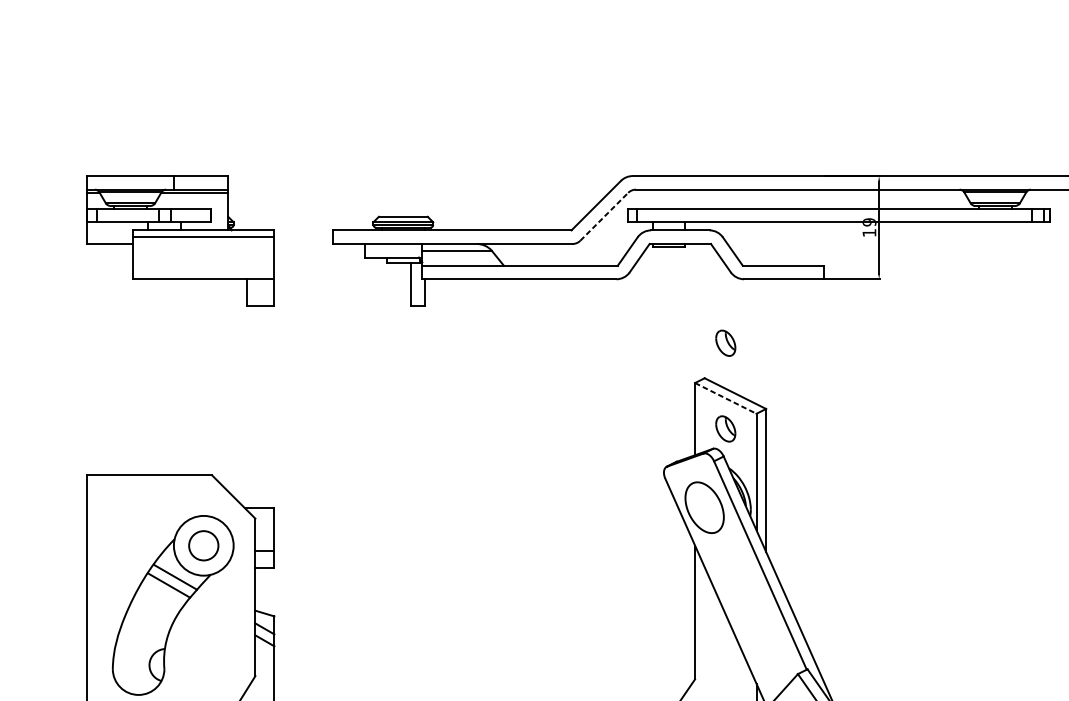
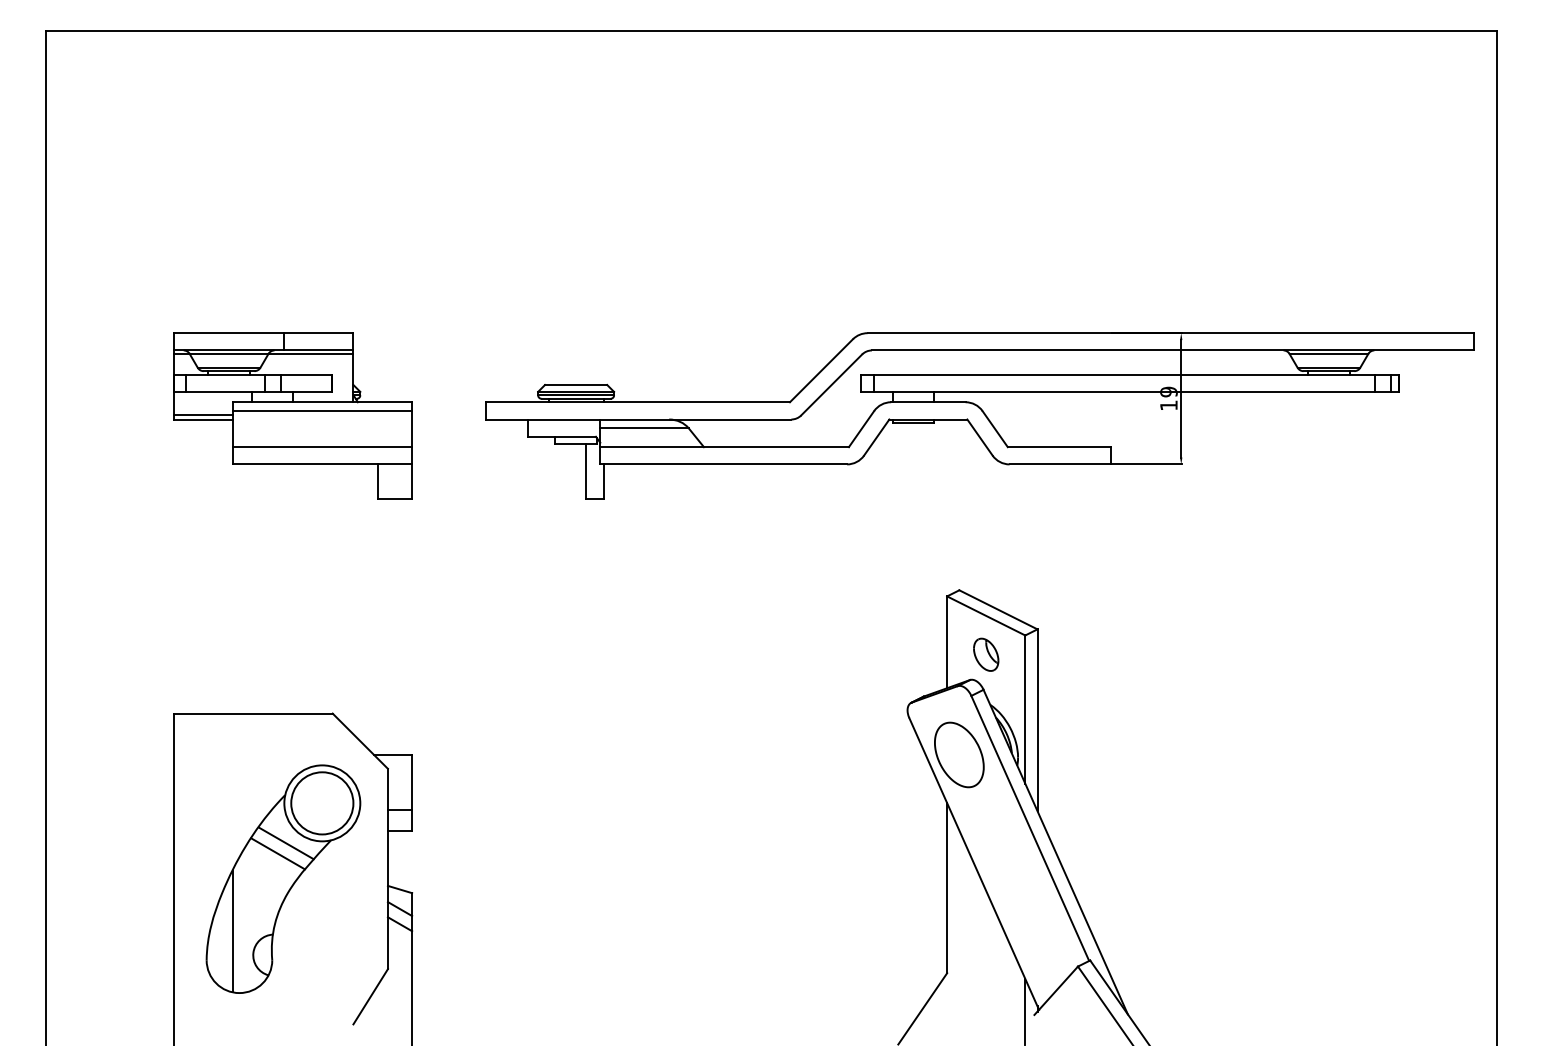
line: (604, 216) -> (832, 384), dashed -> solid
line: (109, 240) -> (202, 415), added
line: (203, 265) -> (322, 447), added
part: (726, 343) -> (986, 545), removed
line: (726, 398) -> (986, 615), dashed -> solid
circle: (203, 545) -> (322, 803), size x1.67
line: (133, 646) -> (232, 931), added

